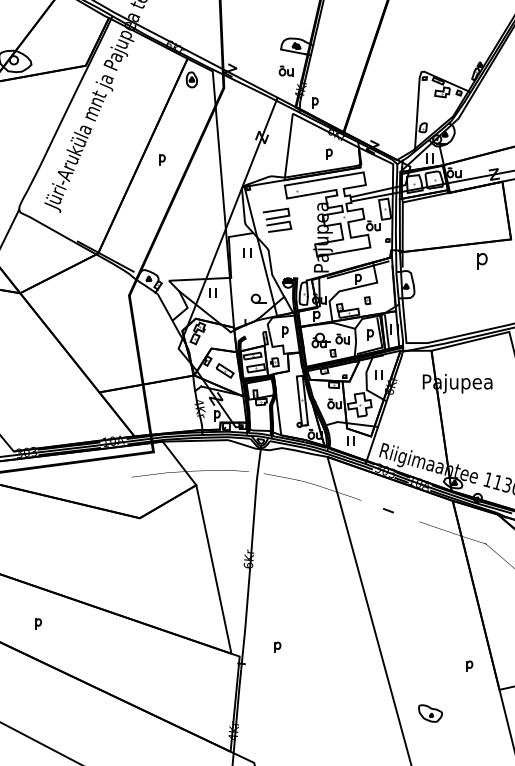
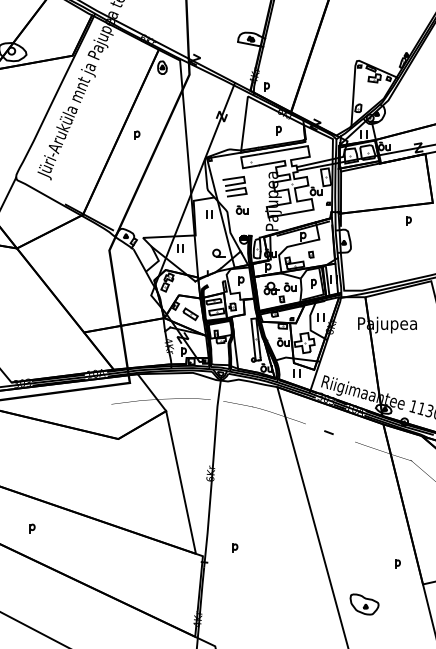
part: (285, 70) -> (241, 209), moved
part: (482, 260) -> (408, 220), size x0.62
part: (430, 713) -> (364, 604), size x1.43

